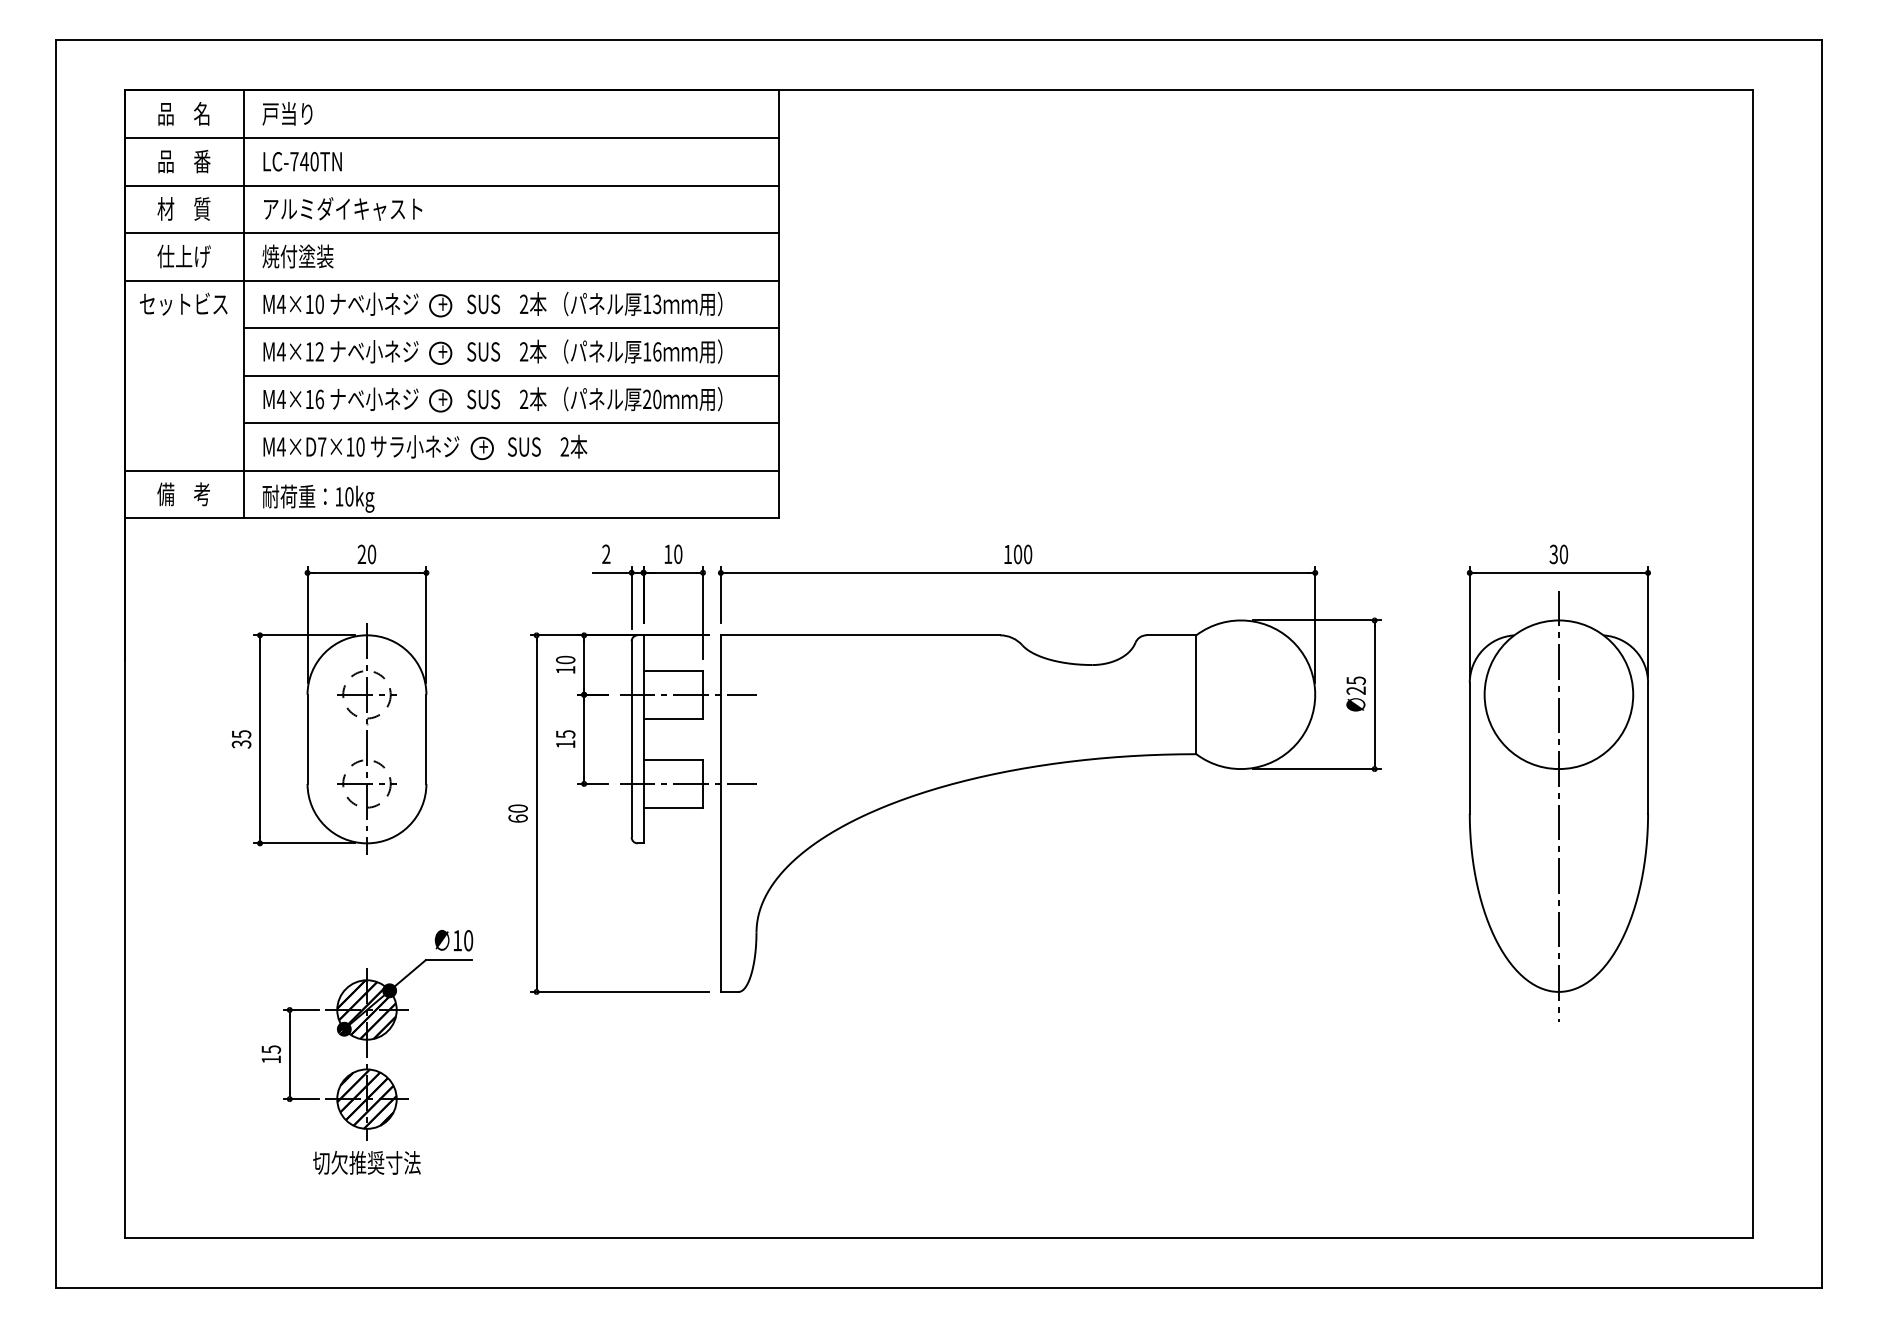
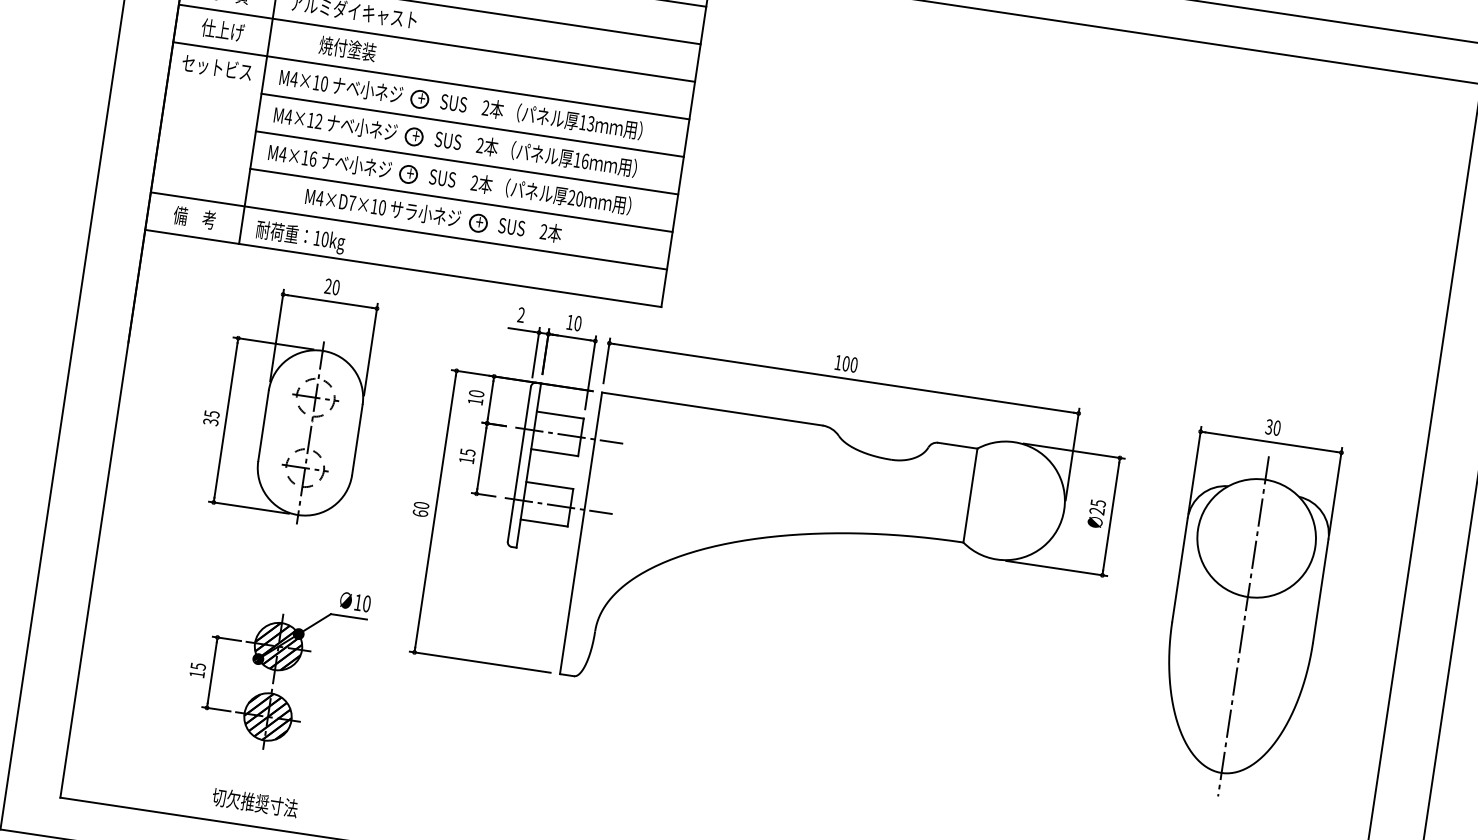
text: (297, 256) -> (347, 48), moved
part: (425, 447) -> (433, 215), moved
text: (366, 1162) -> (254, 802), moved

